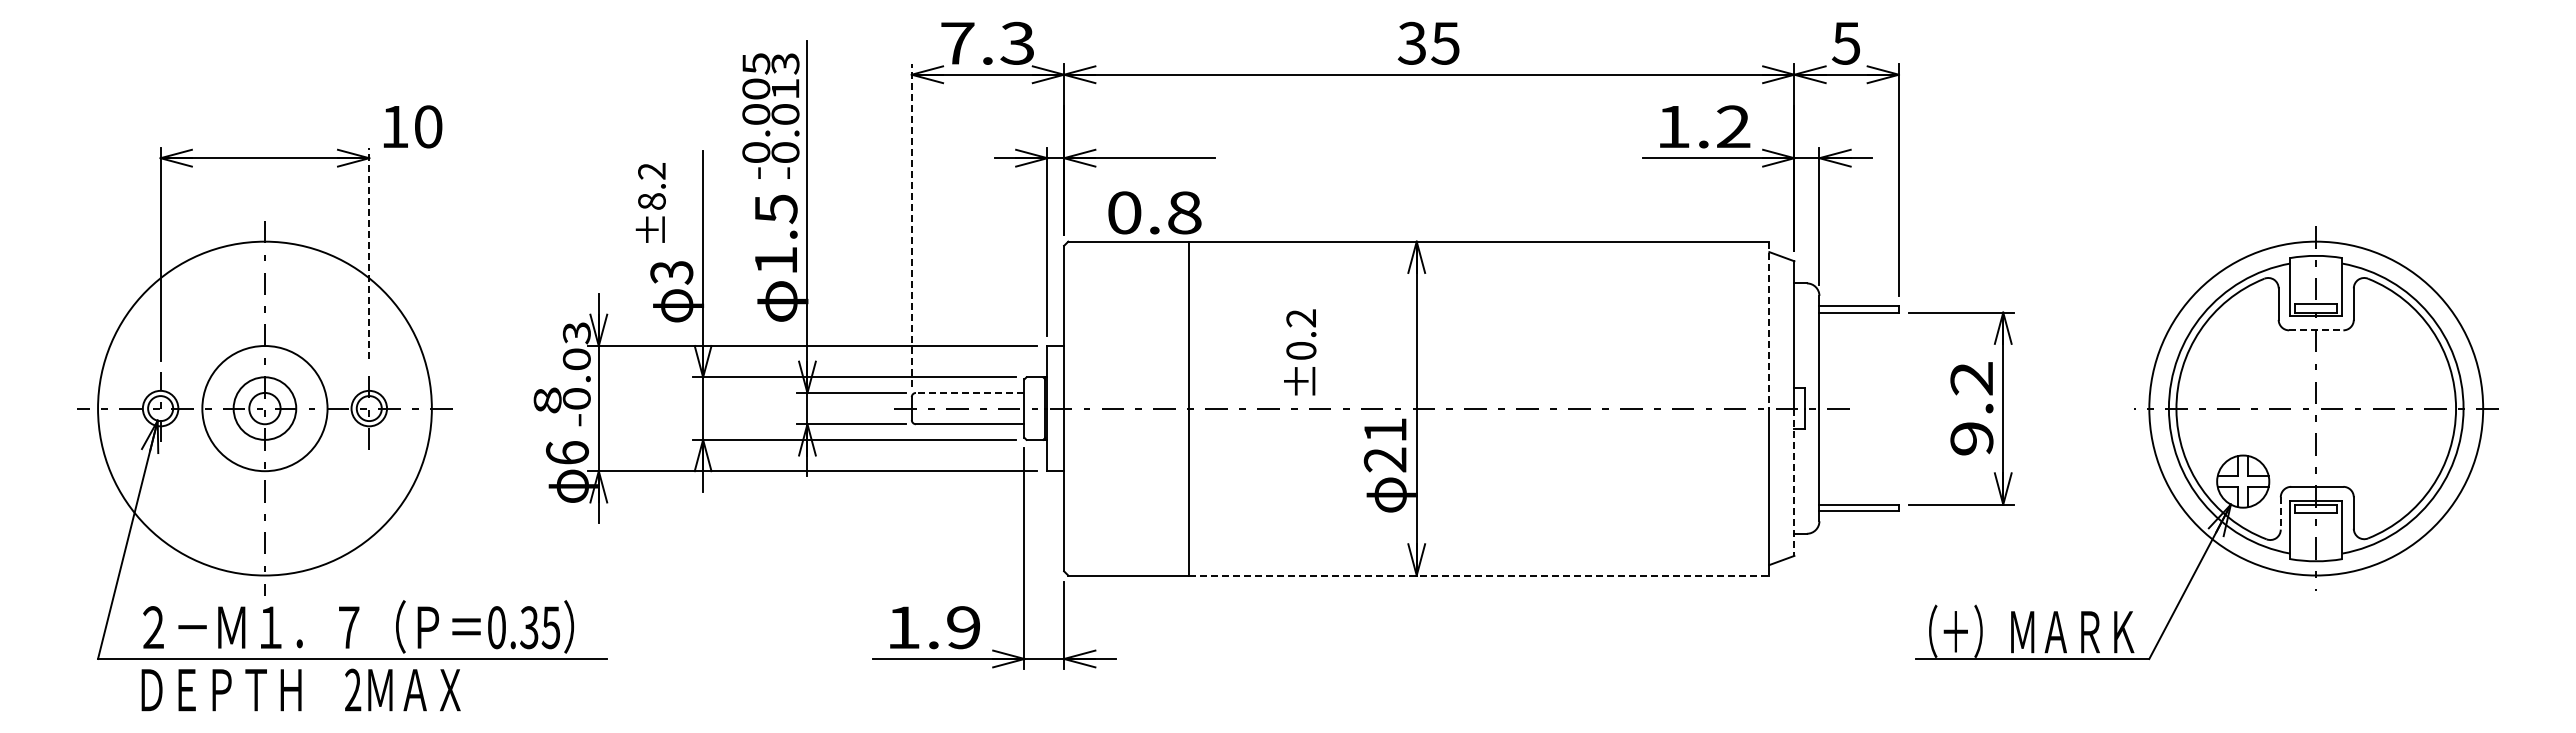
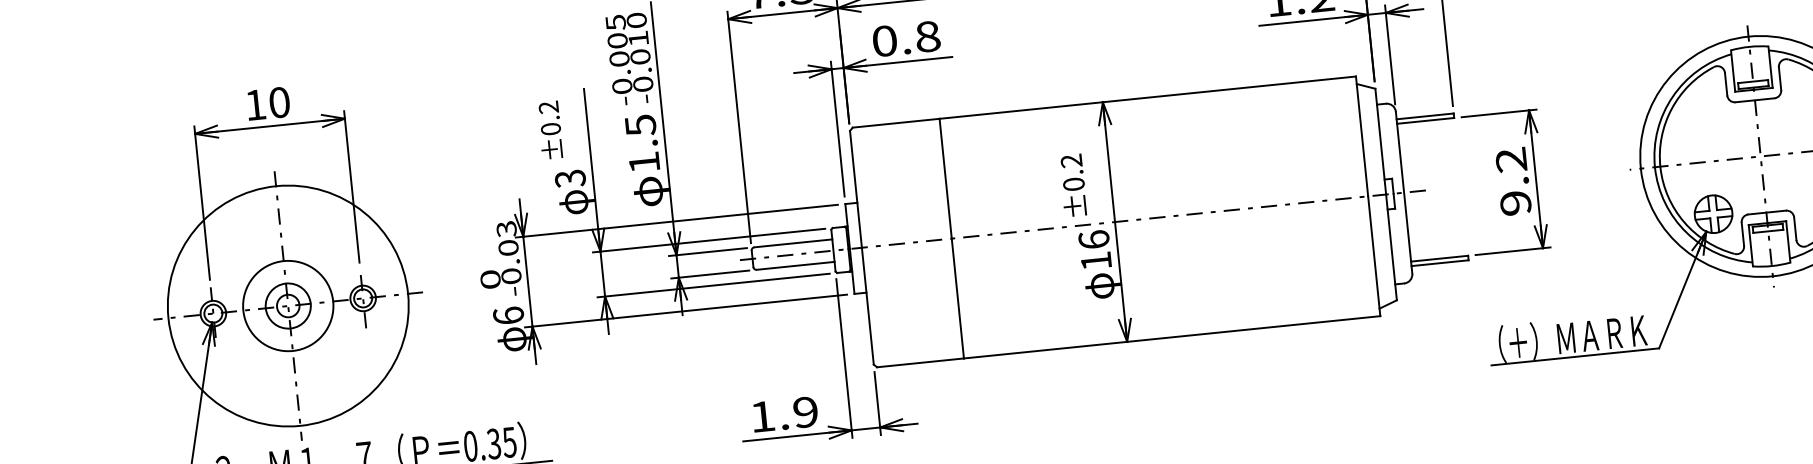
text: (785, 63) -> (636, 20), -0.013 -> -0.010
text: (412, 126) -> (268, 103), moved
text: (651, 201) -> (550, 129), ±8.2 -> ±0.2
text: (1154, 212) -> (906, 38), moved
line: (911, 225) -> (739, 127), dashed -> solid
line: (369, 252) -> (351, 186), dashed -> solid
line: (1769, 325) -> (1362, 136), dashed -> solid
line: (2316, 330) -> (1755, 100), dashed -> solid
text: (1300, 352) -> (1073, 185), moved
line: (969, 392) -> (792, 243), dashed -> solid
text: (547, 400) -> (490, 279), 8 -> 0
text: (1384, 444) -> (1094, 250), 21 -> 16
line: (1794, 482) -> (1391, 247), dashed -> solid
line: (2280, 513) -> (1742, 234), dashed -> solid
line: (1479, 575) -> (1172, 337), dashed -> solid

